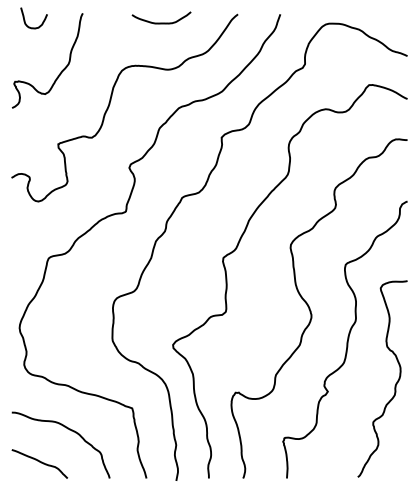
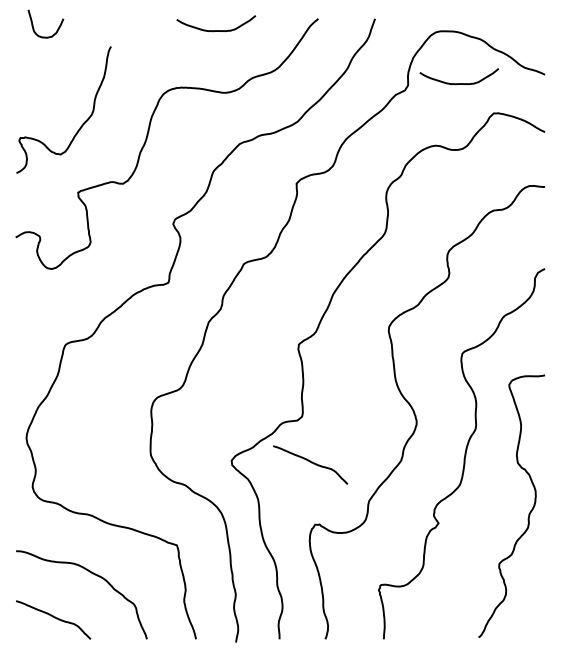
curve: (343, 62) -> (459, 83), added
curve: (61, 70) -> (82, 123), moved
curve: (232, 346) -> (311, 463), added

